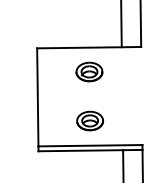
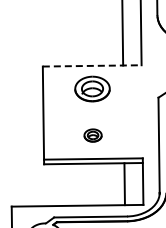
line: (89, 47) -> (92, 65), solid -> dashed
part: (89, 71) -> (92, 88), size x1.4
part: (89, 120) -> (92, 135), size x0.7

